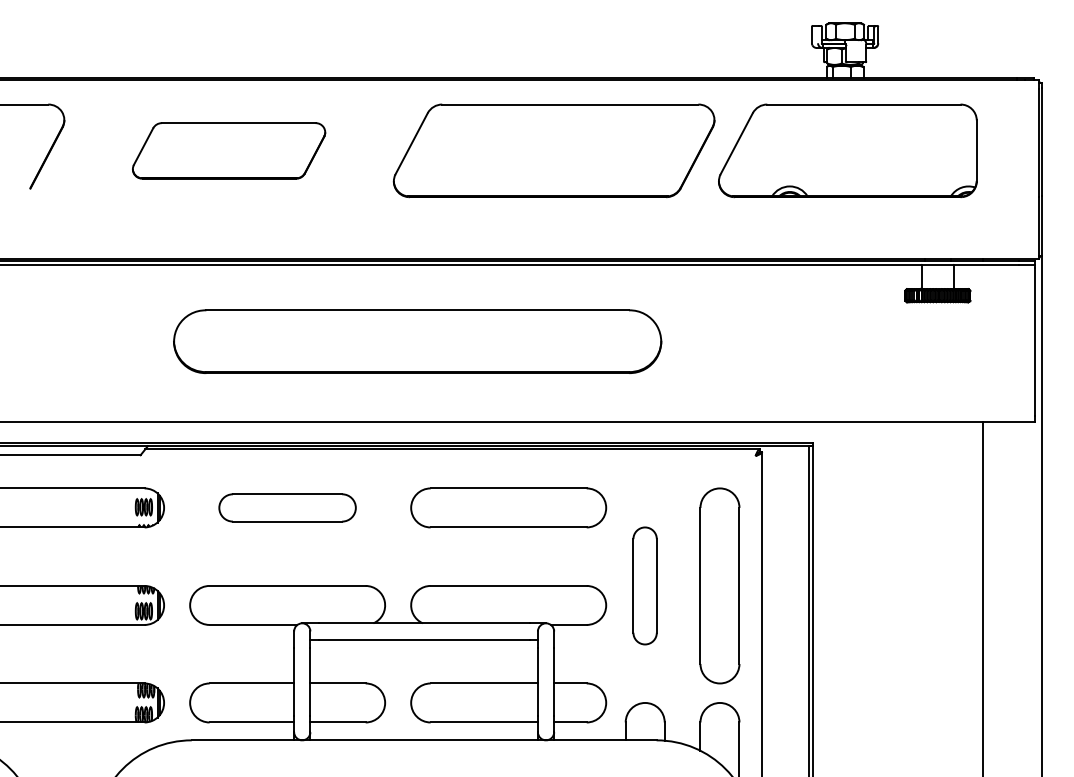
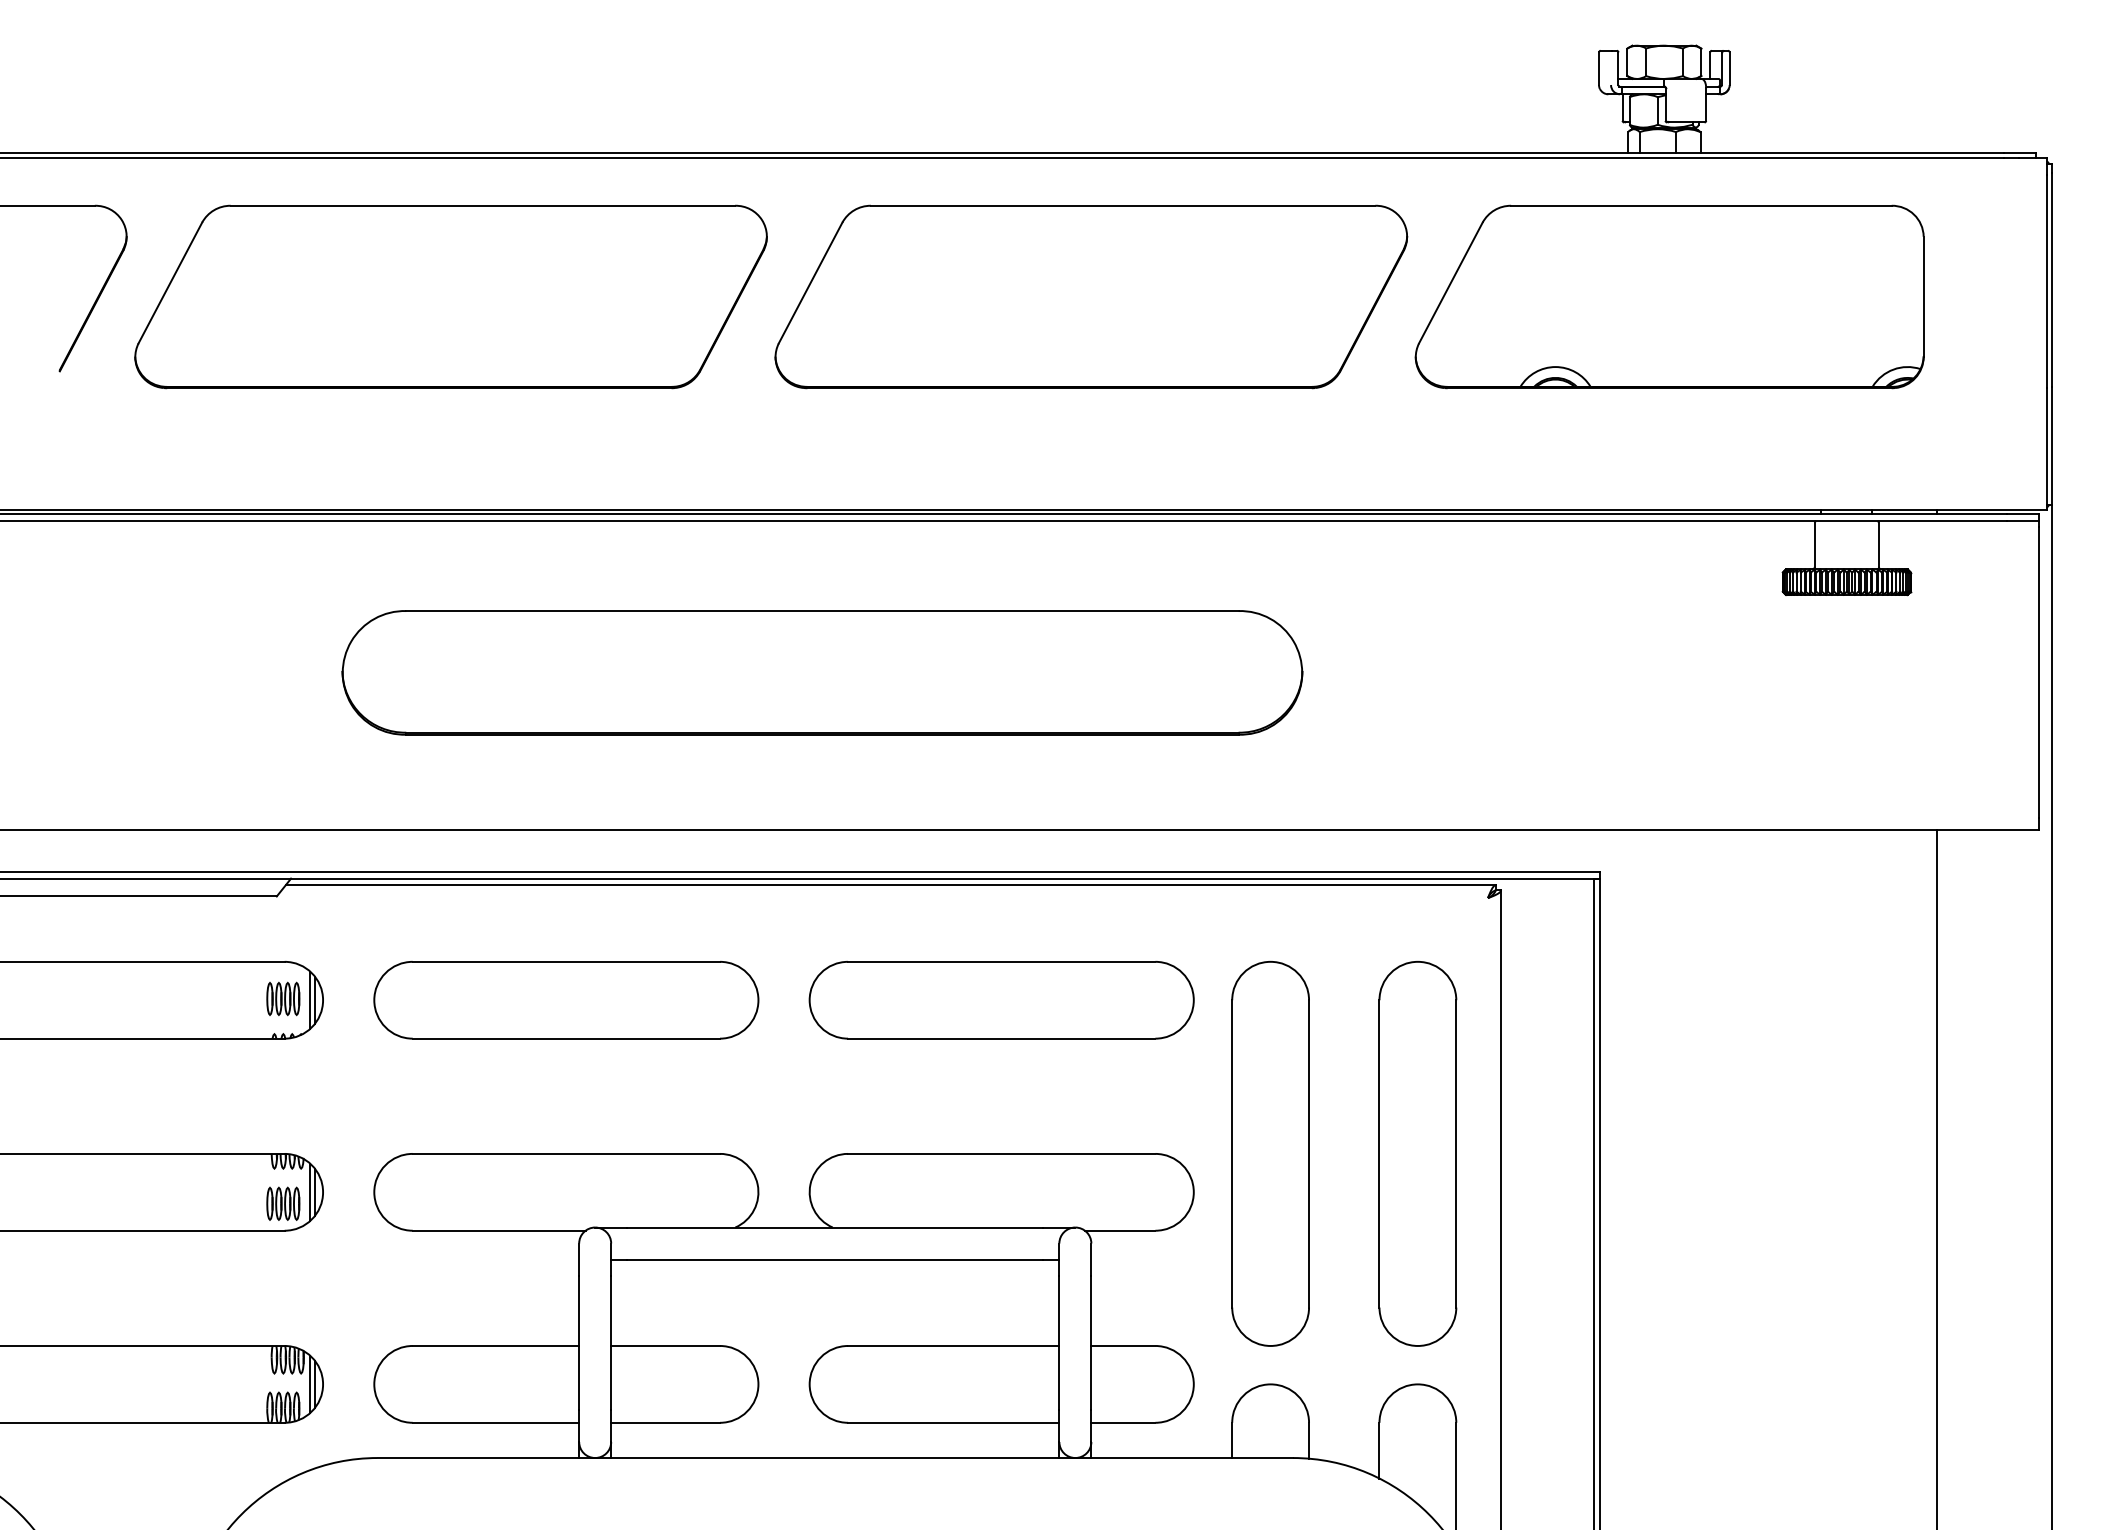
part: (228, 150) -> (449, 296), size x1.67
part: (287, 507) -> (566, 999), size x1.43
part: (644, 585) -> (1269, 1153), size x1.67

